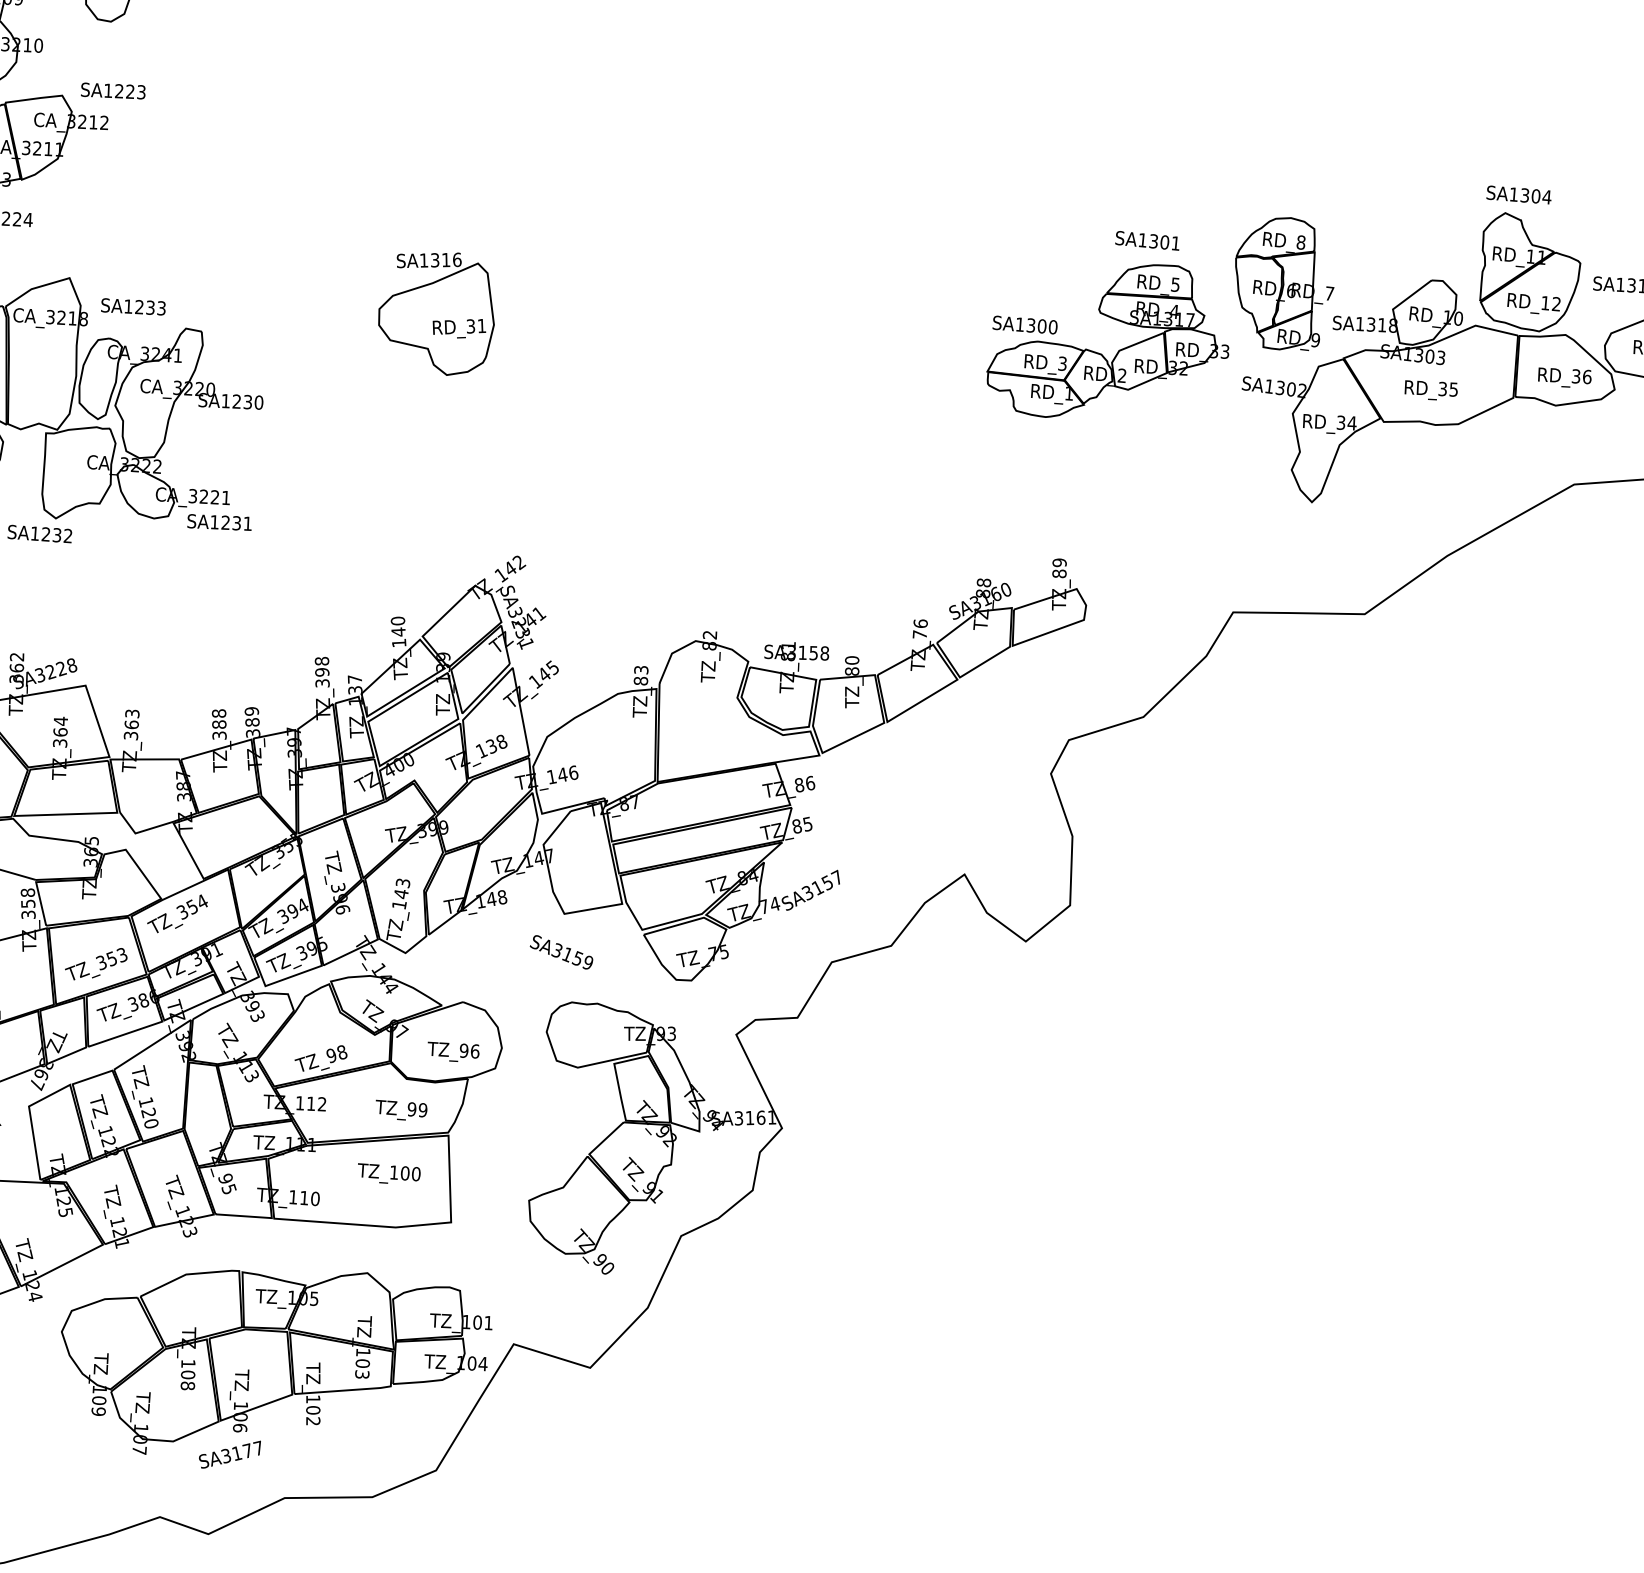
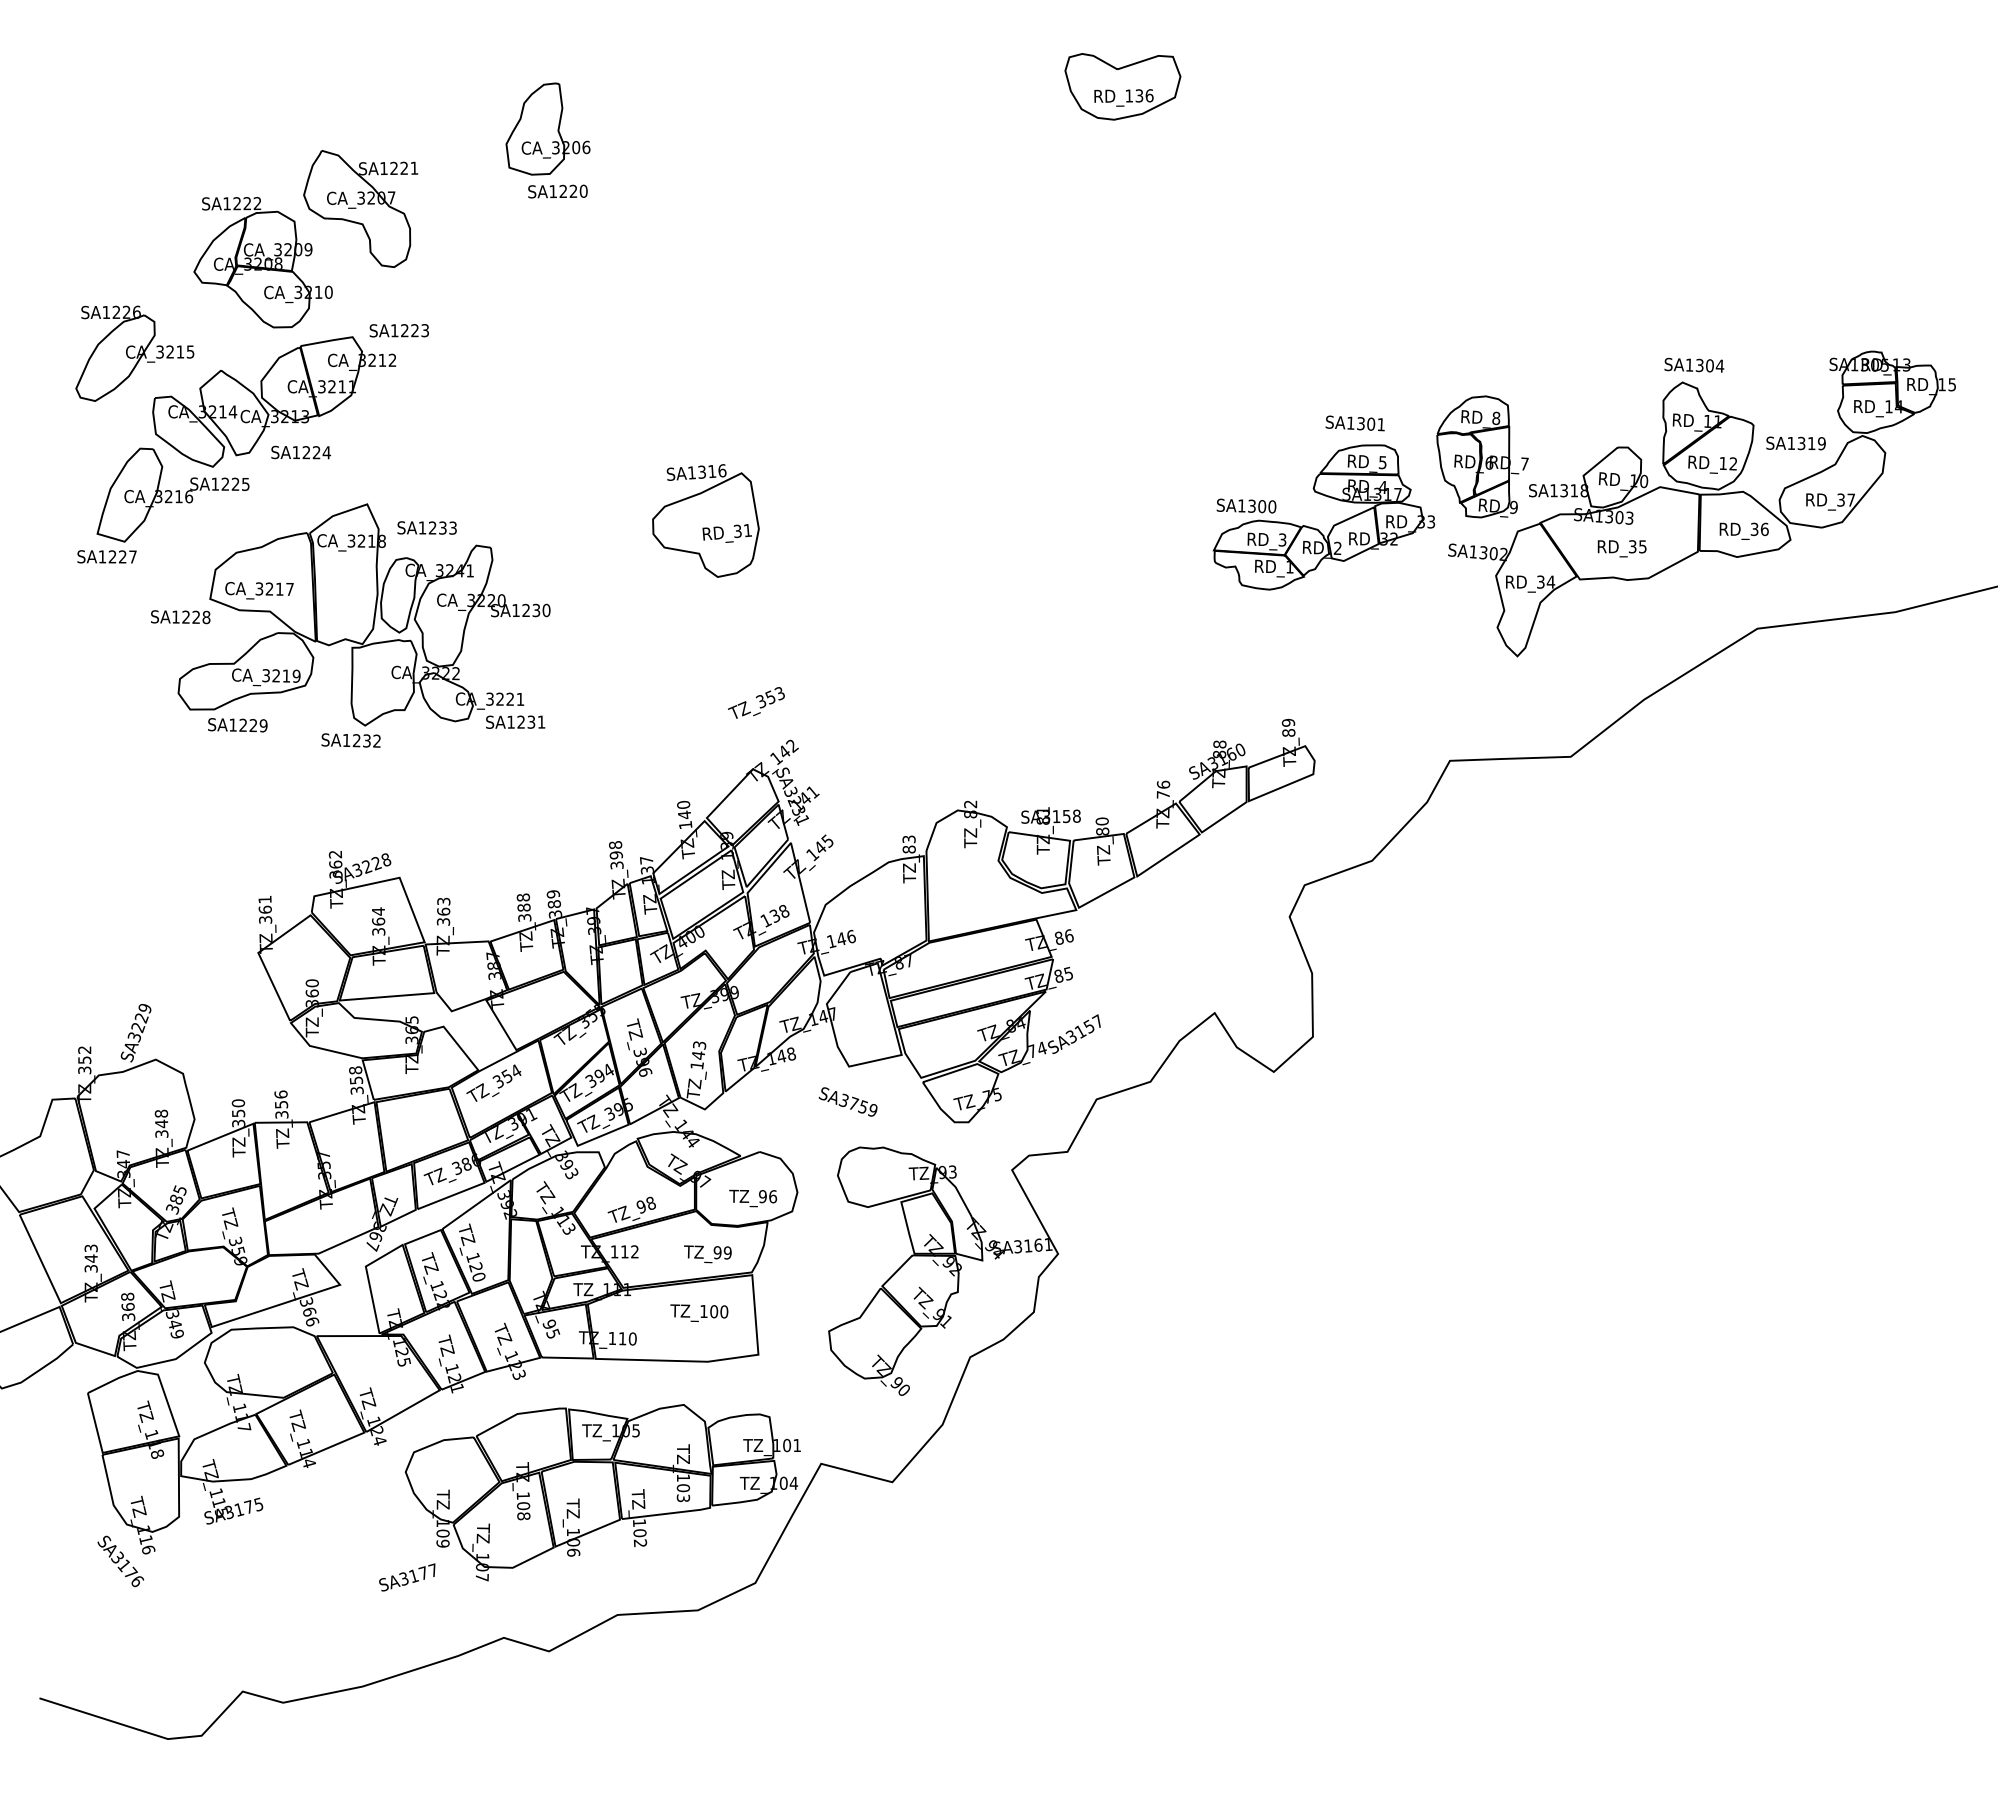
text: (568, 954) -> (854, 1103), SA3159 -> SA3759
text: (96, 963) -> (756, 702), moved
text: (230, 1454) -> (407, 1577), moved

